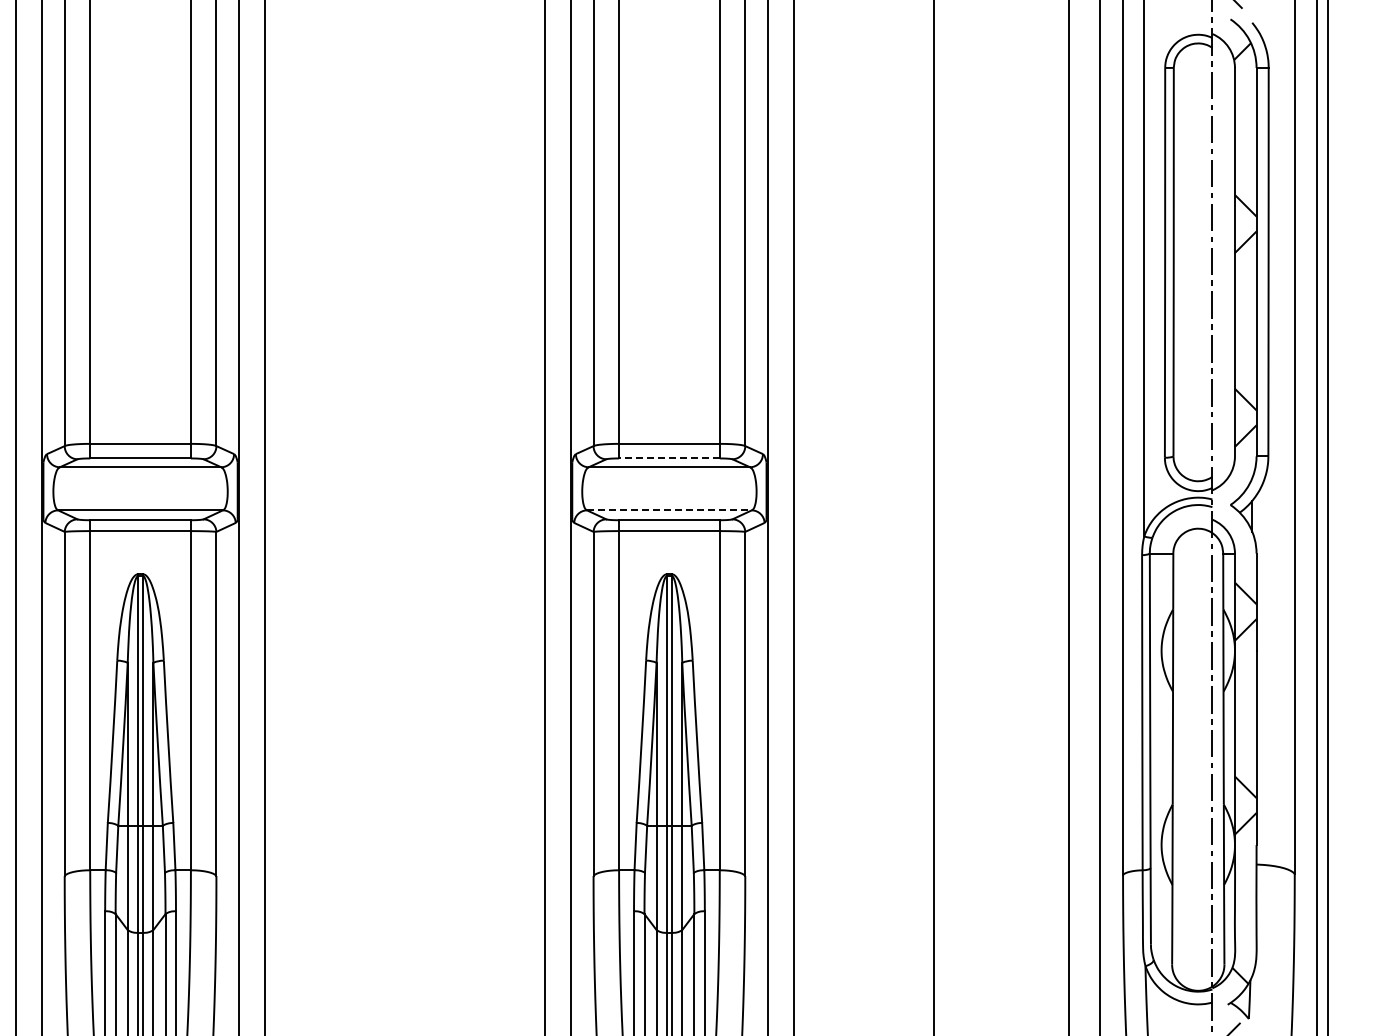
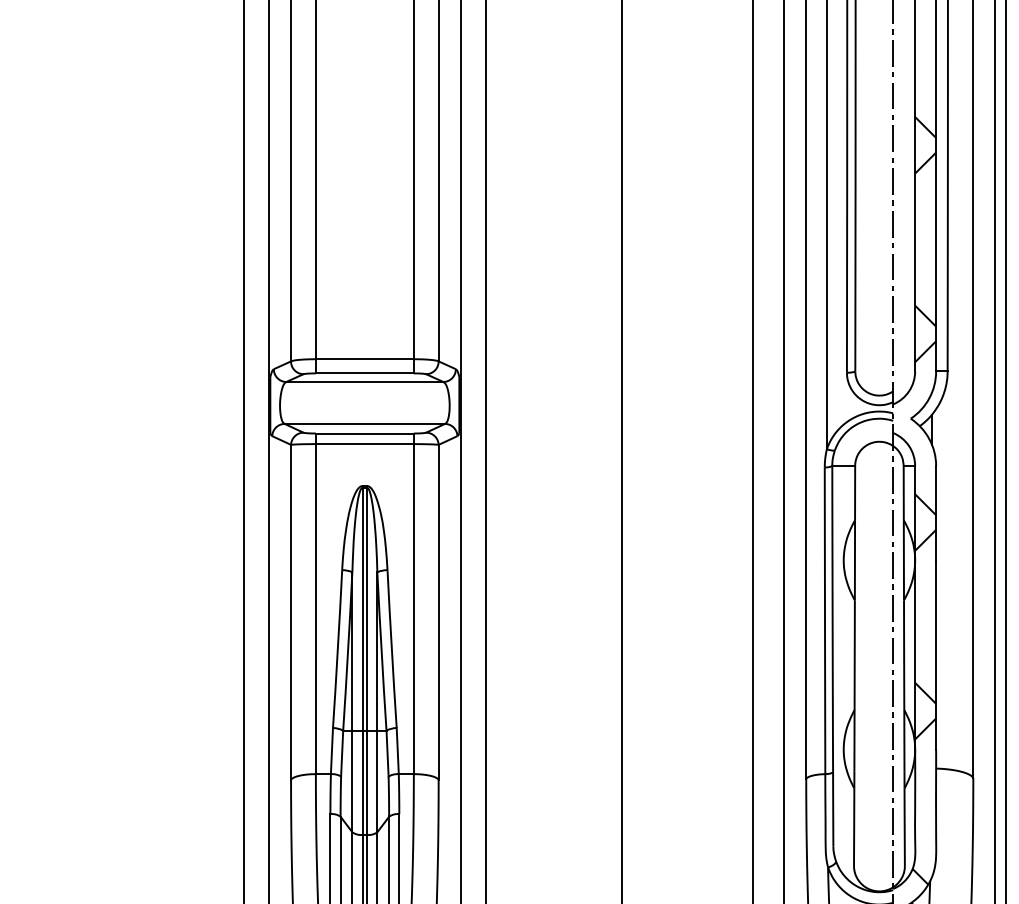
line: (668, 458) -> (363, 373), dashed -> solid
line: (669, 510) -> (364, 424), dashed -> solid

